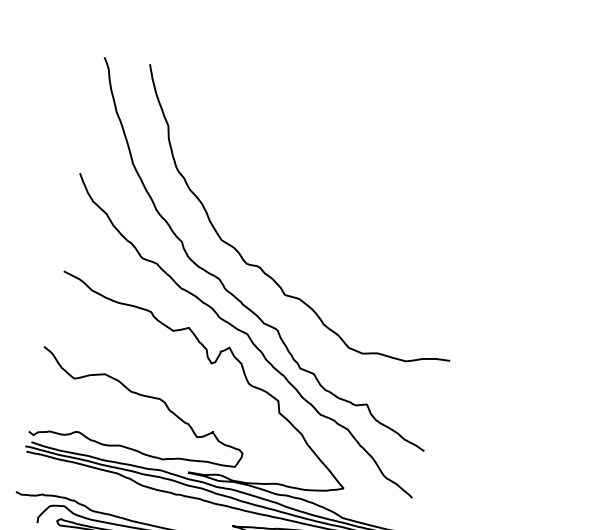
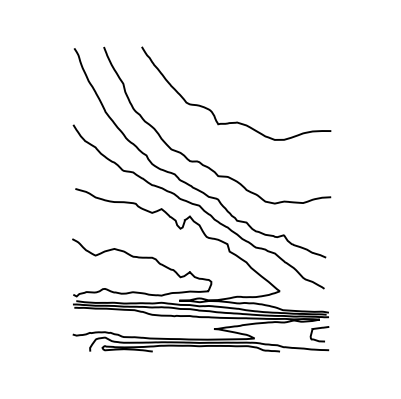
curve: (329, 217) -> (236, 121), added

